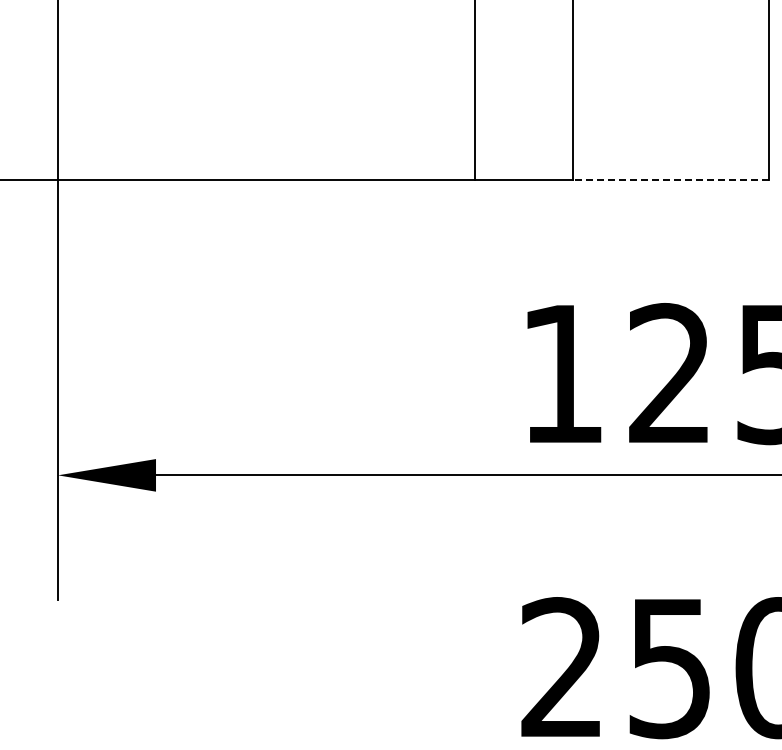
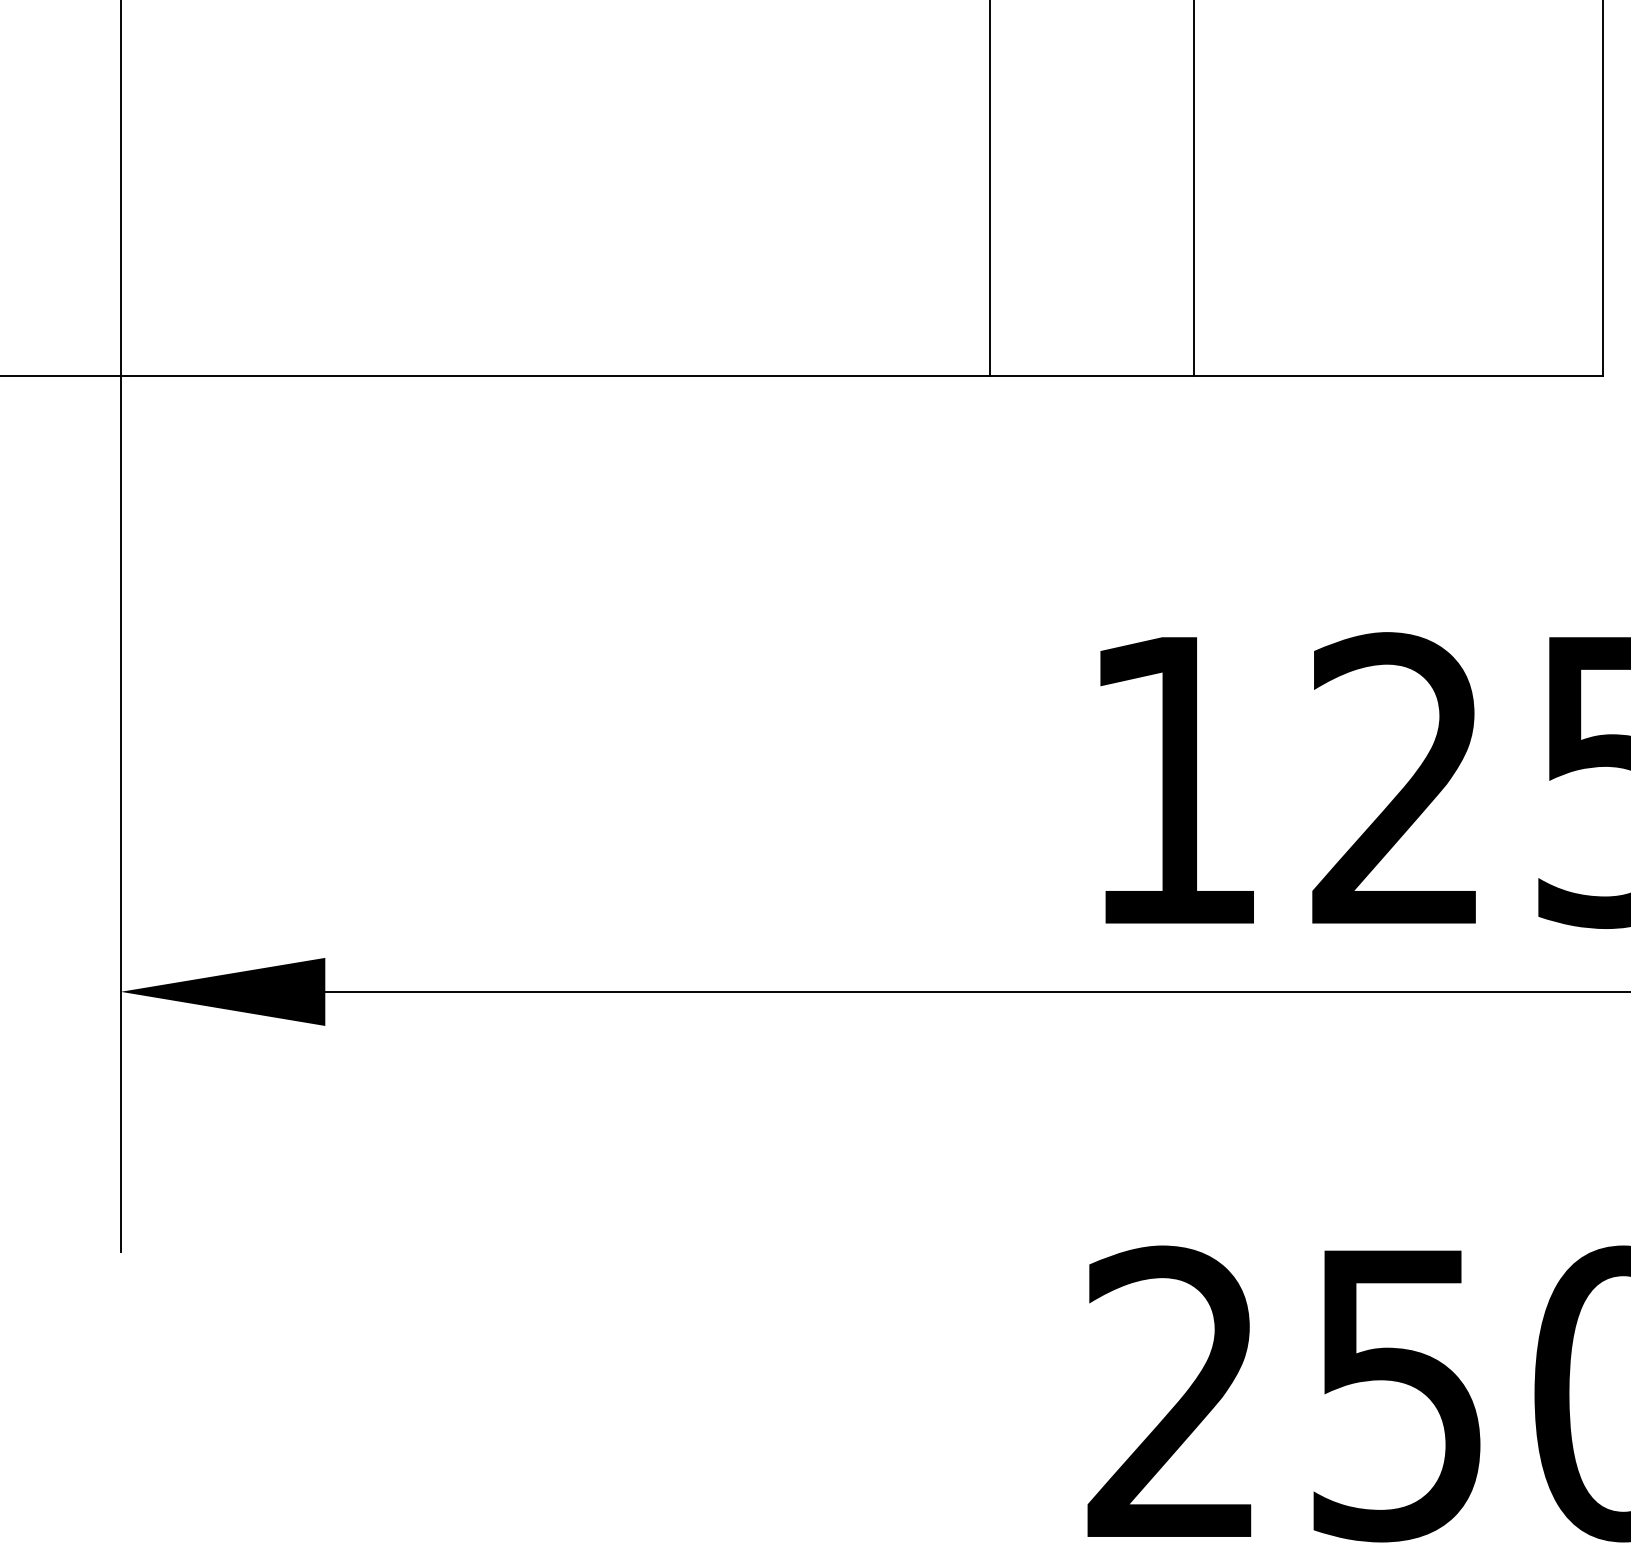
line: (670, 180) -> (1398, 376), dashed -> solid

